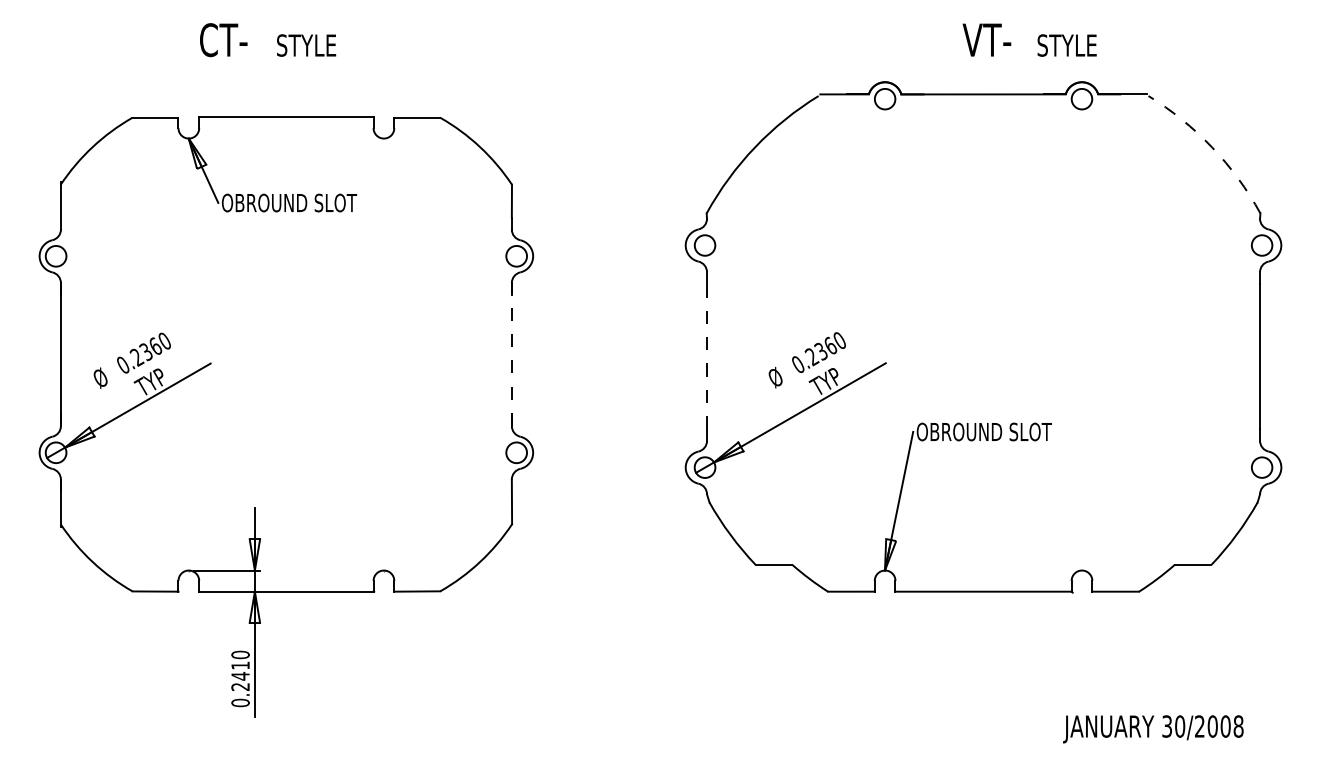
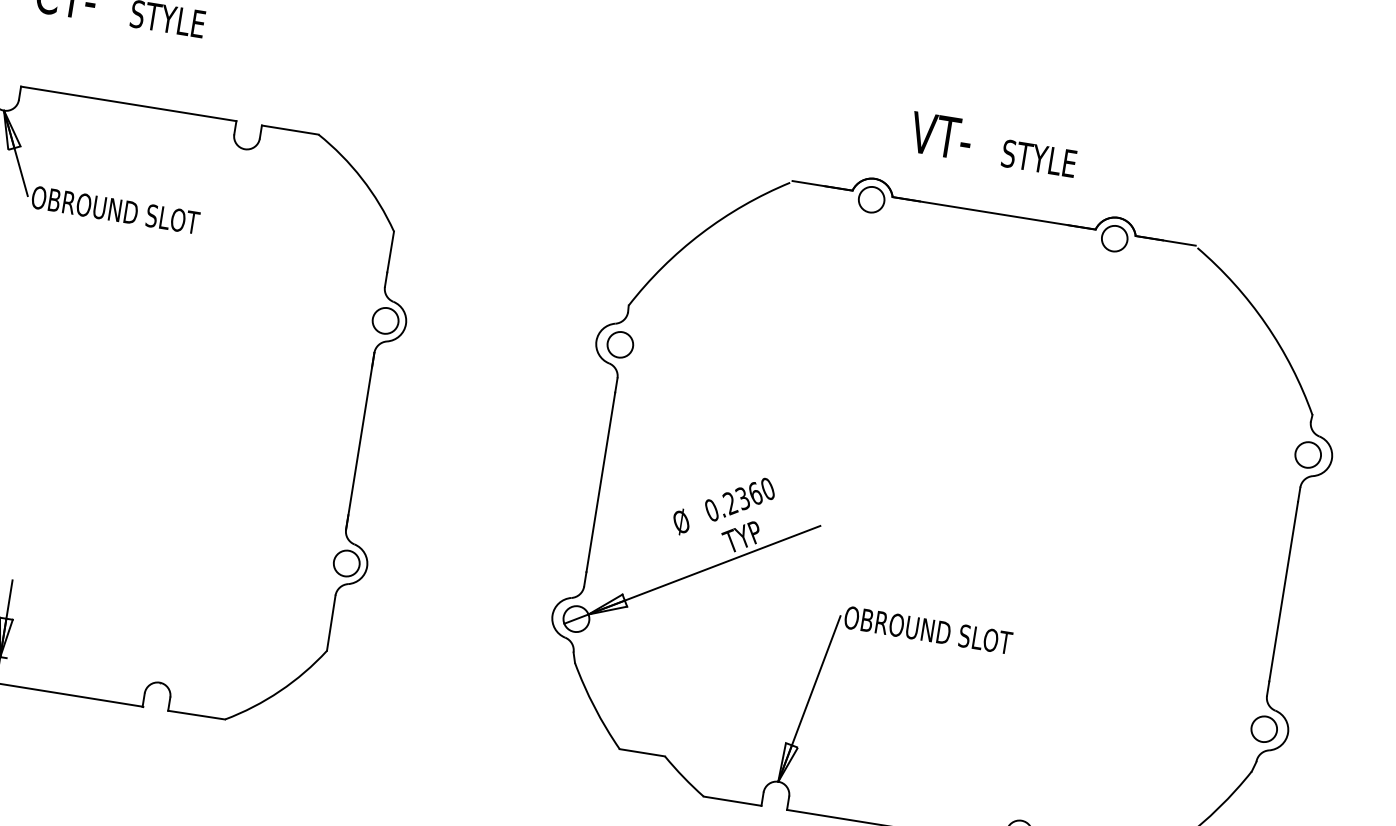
text: (1029, 39) -> (993, 143), moved
arc: (1212, 147) -> (1266, 324), dashed -> solid
line: (511, 354) -> (359, 441), dashed -> solid
line: (707, 356) -> (601, 482), dashed -> solid

